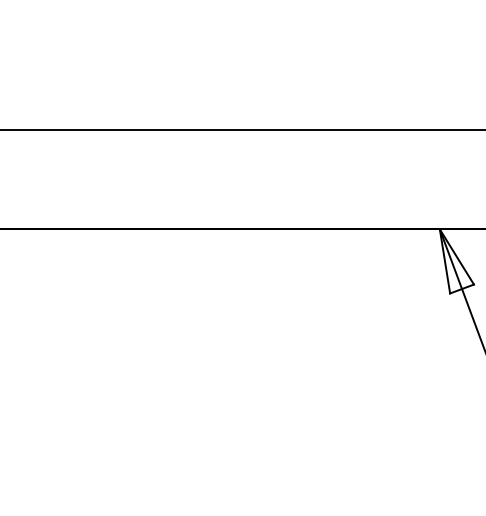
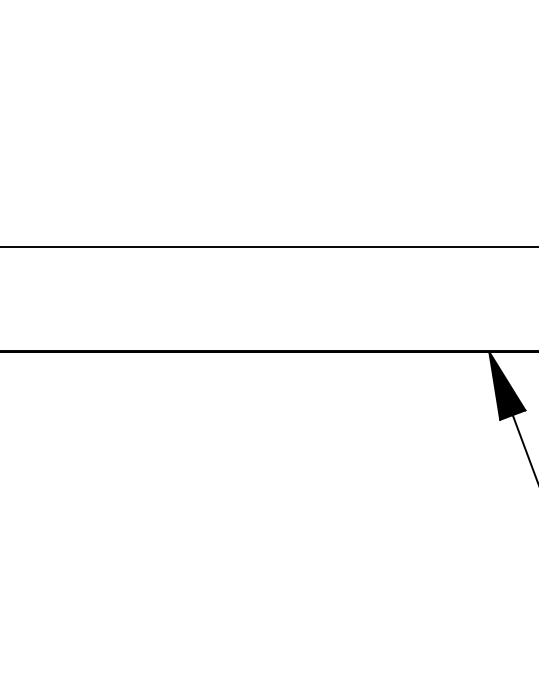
fill: (457, 261) -> (507, 385), added

